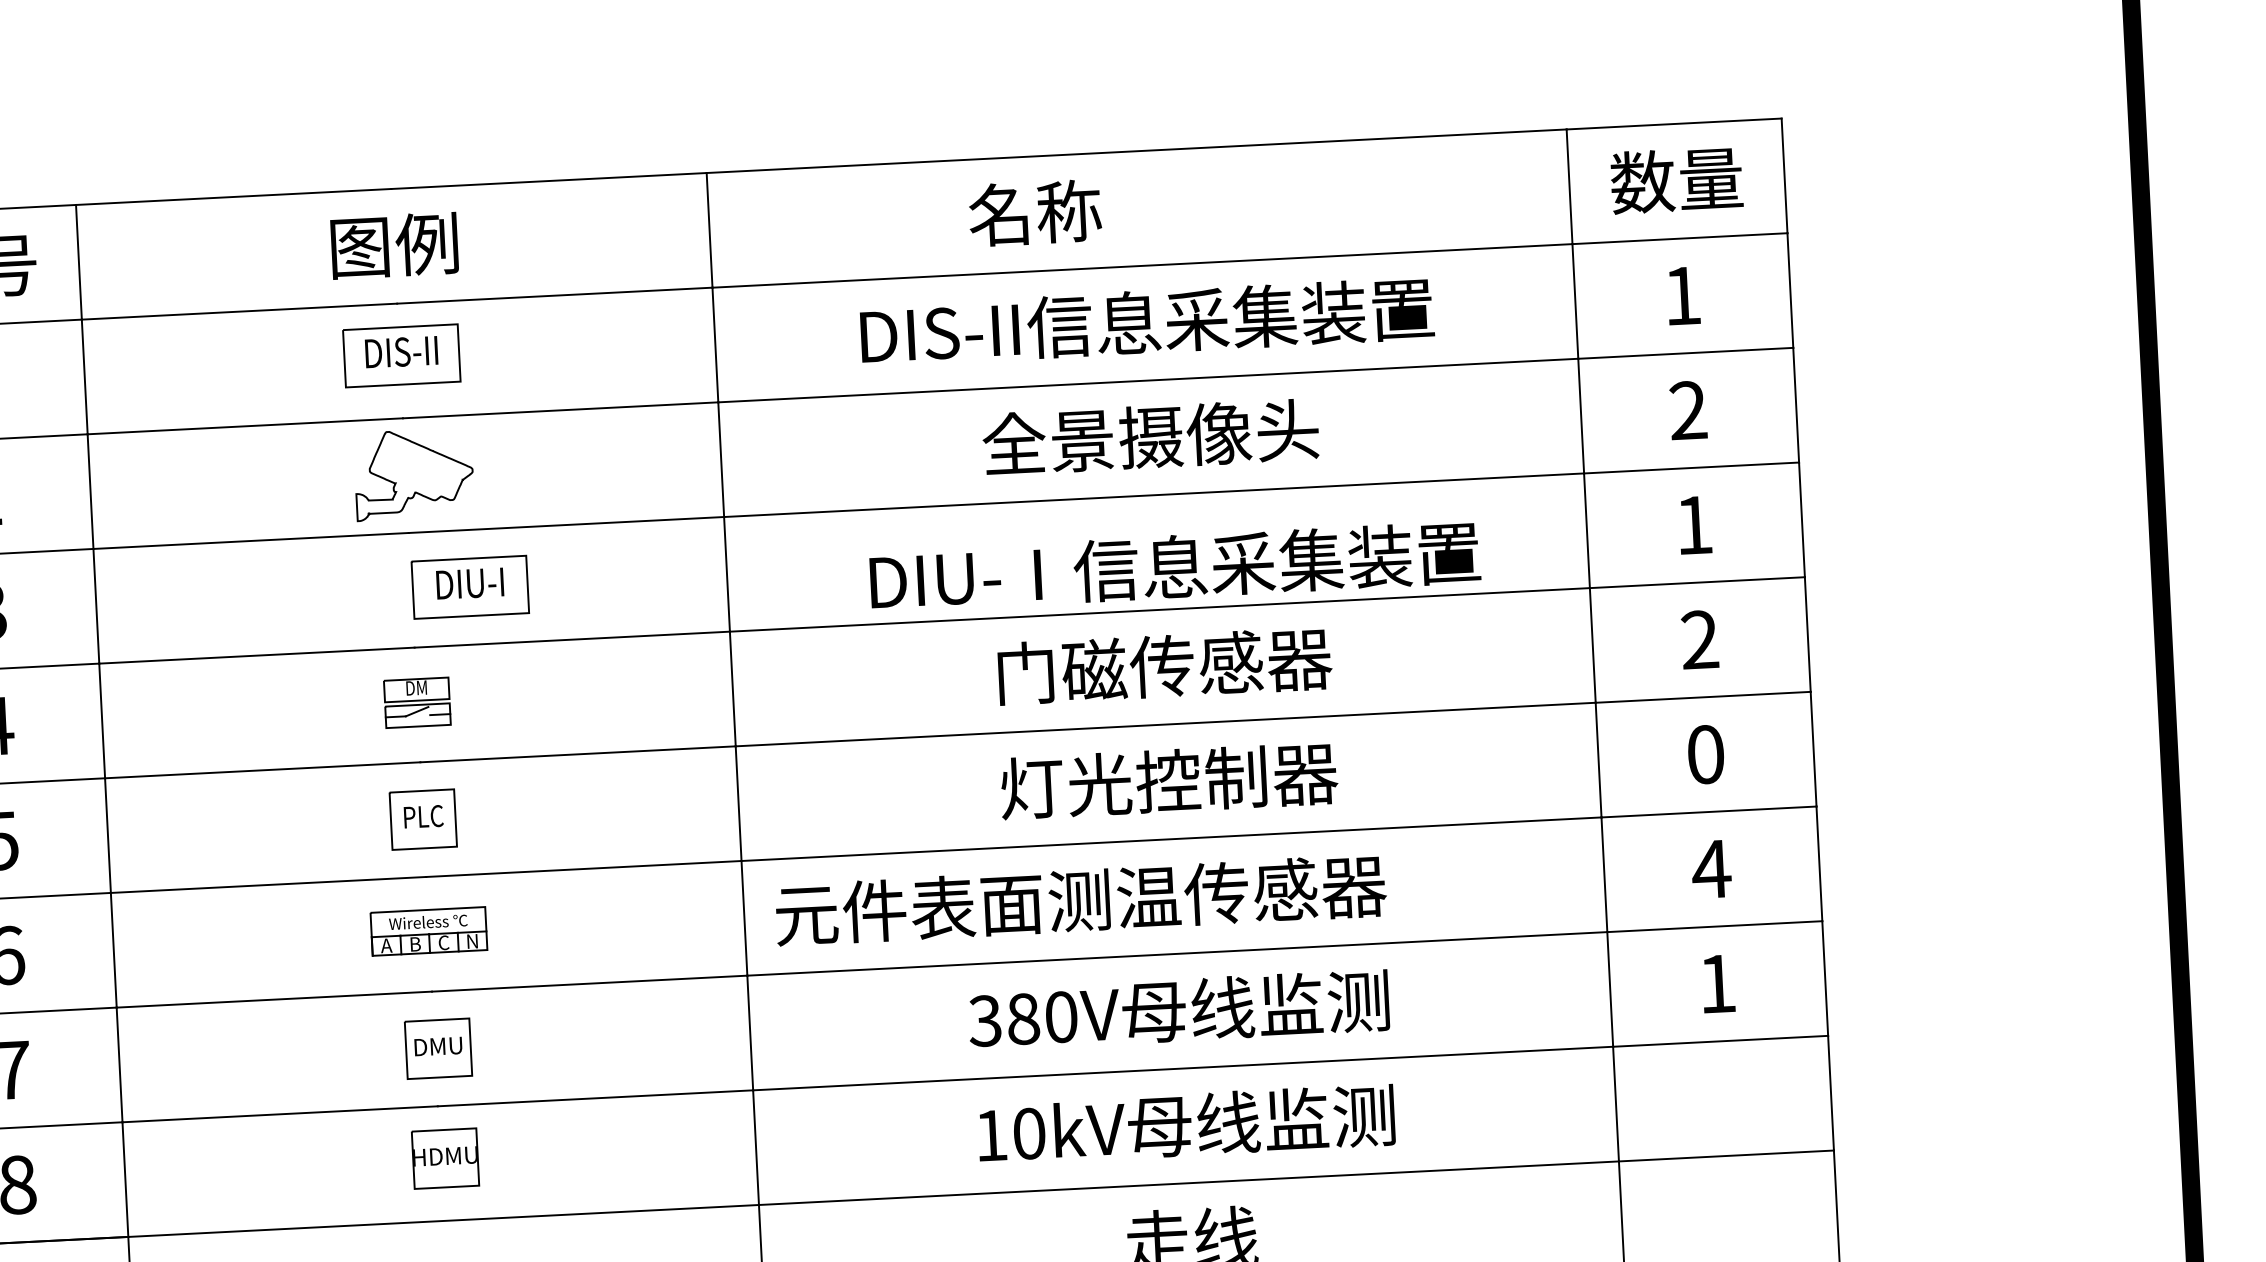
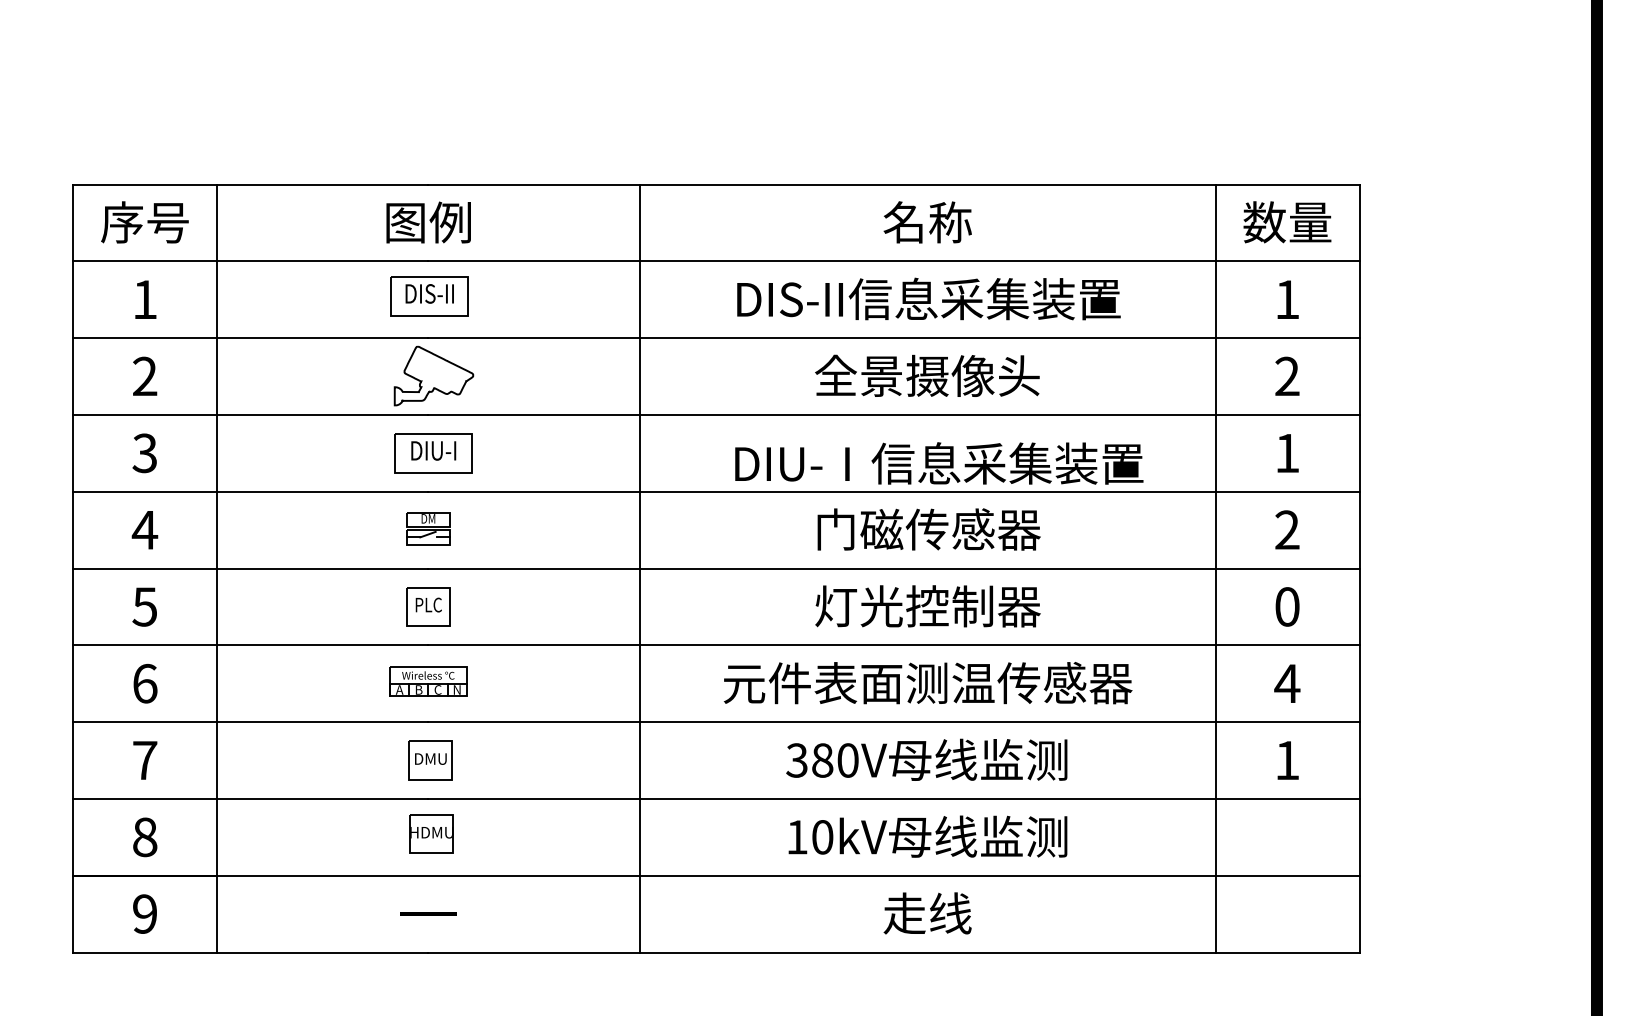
text: (1034, 213) -> (927, 222), moved
part: (469, 587) -> (433, 453), moved
text: (1081, 900) -> (928, 683), moved

